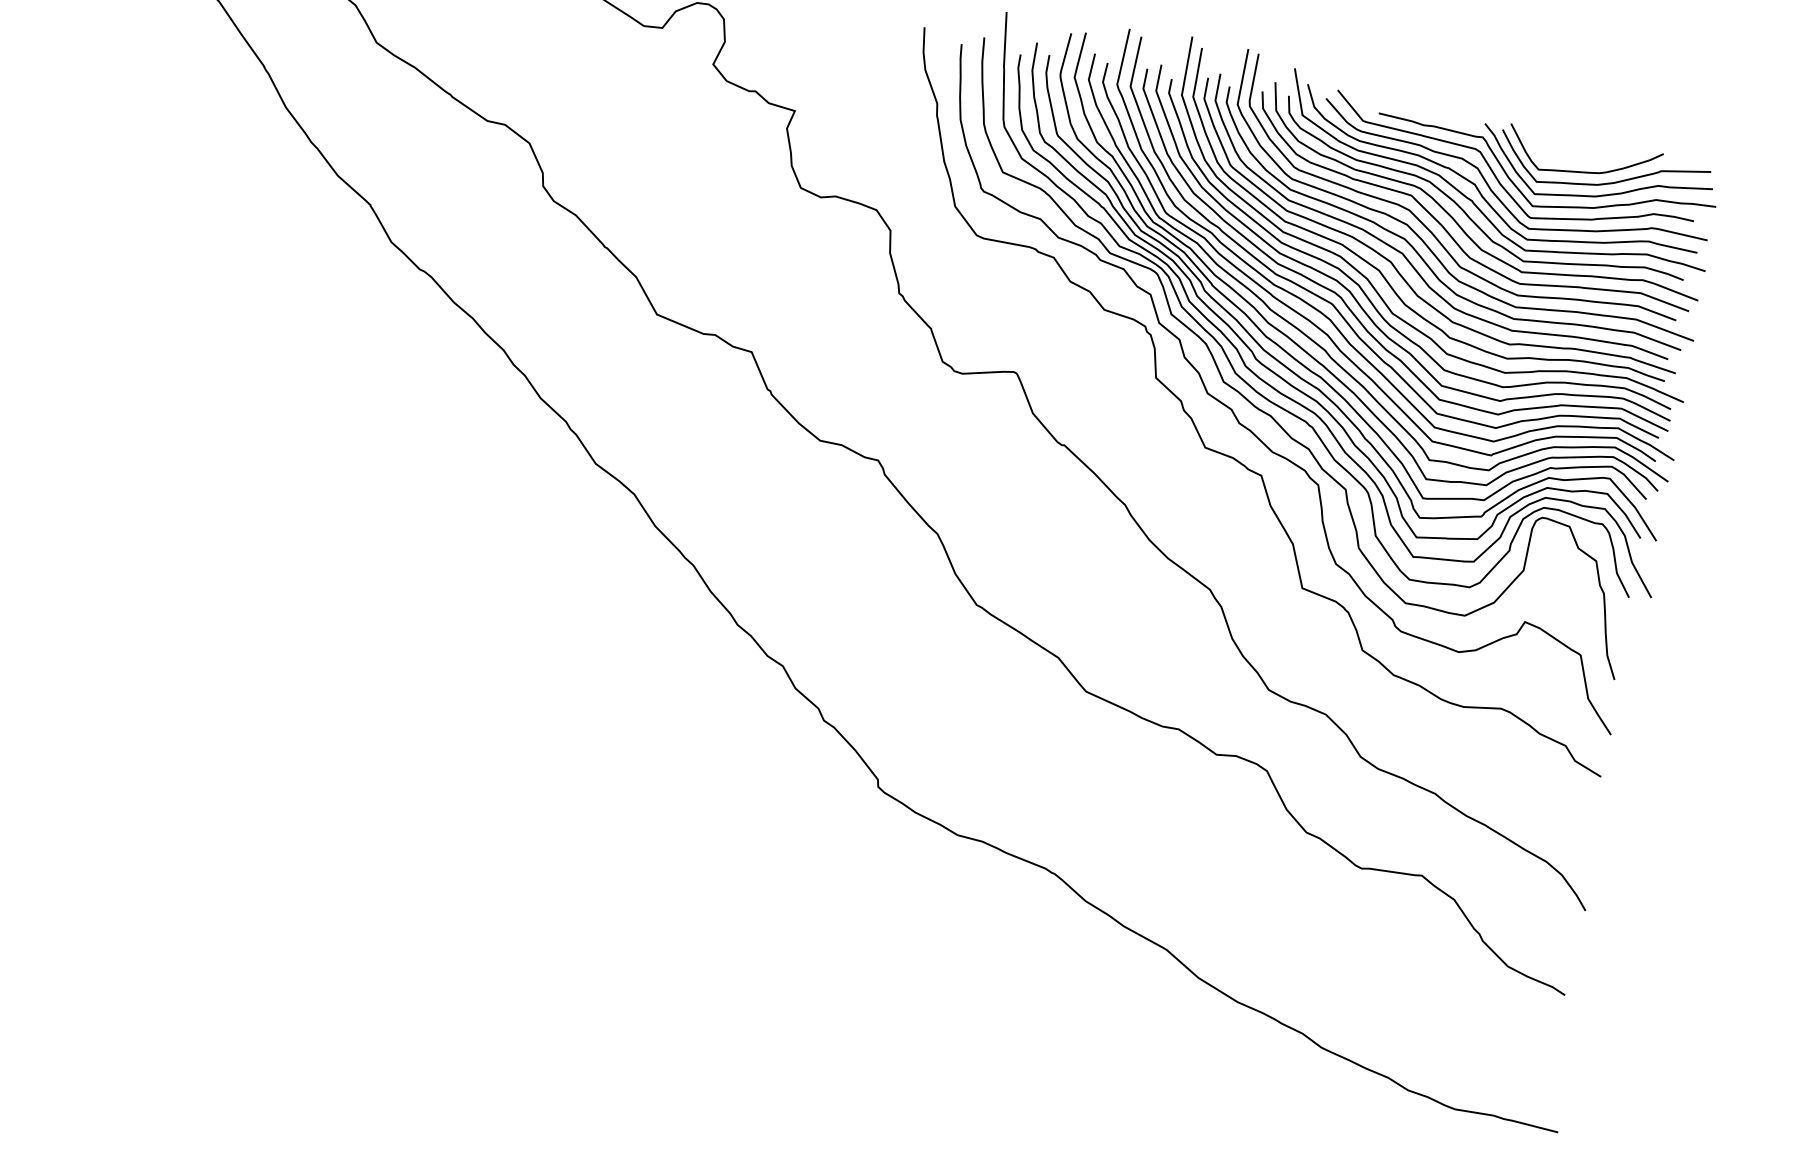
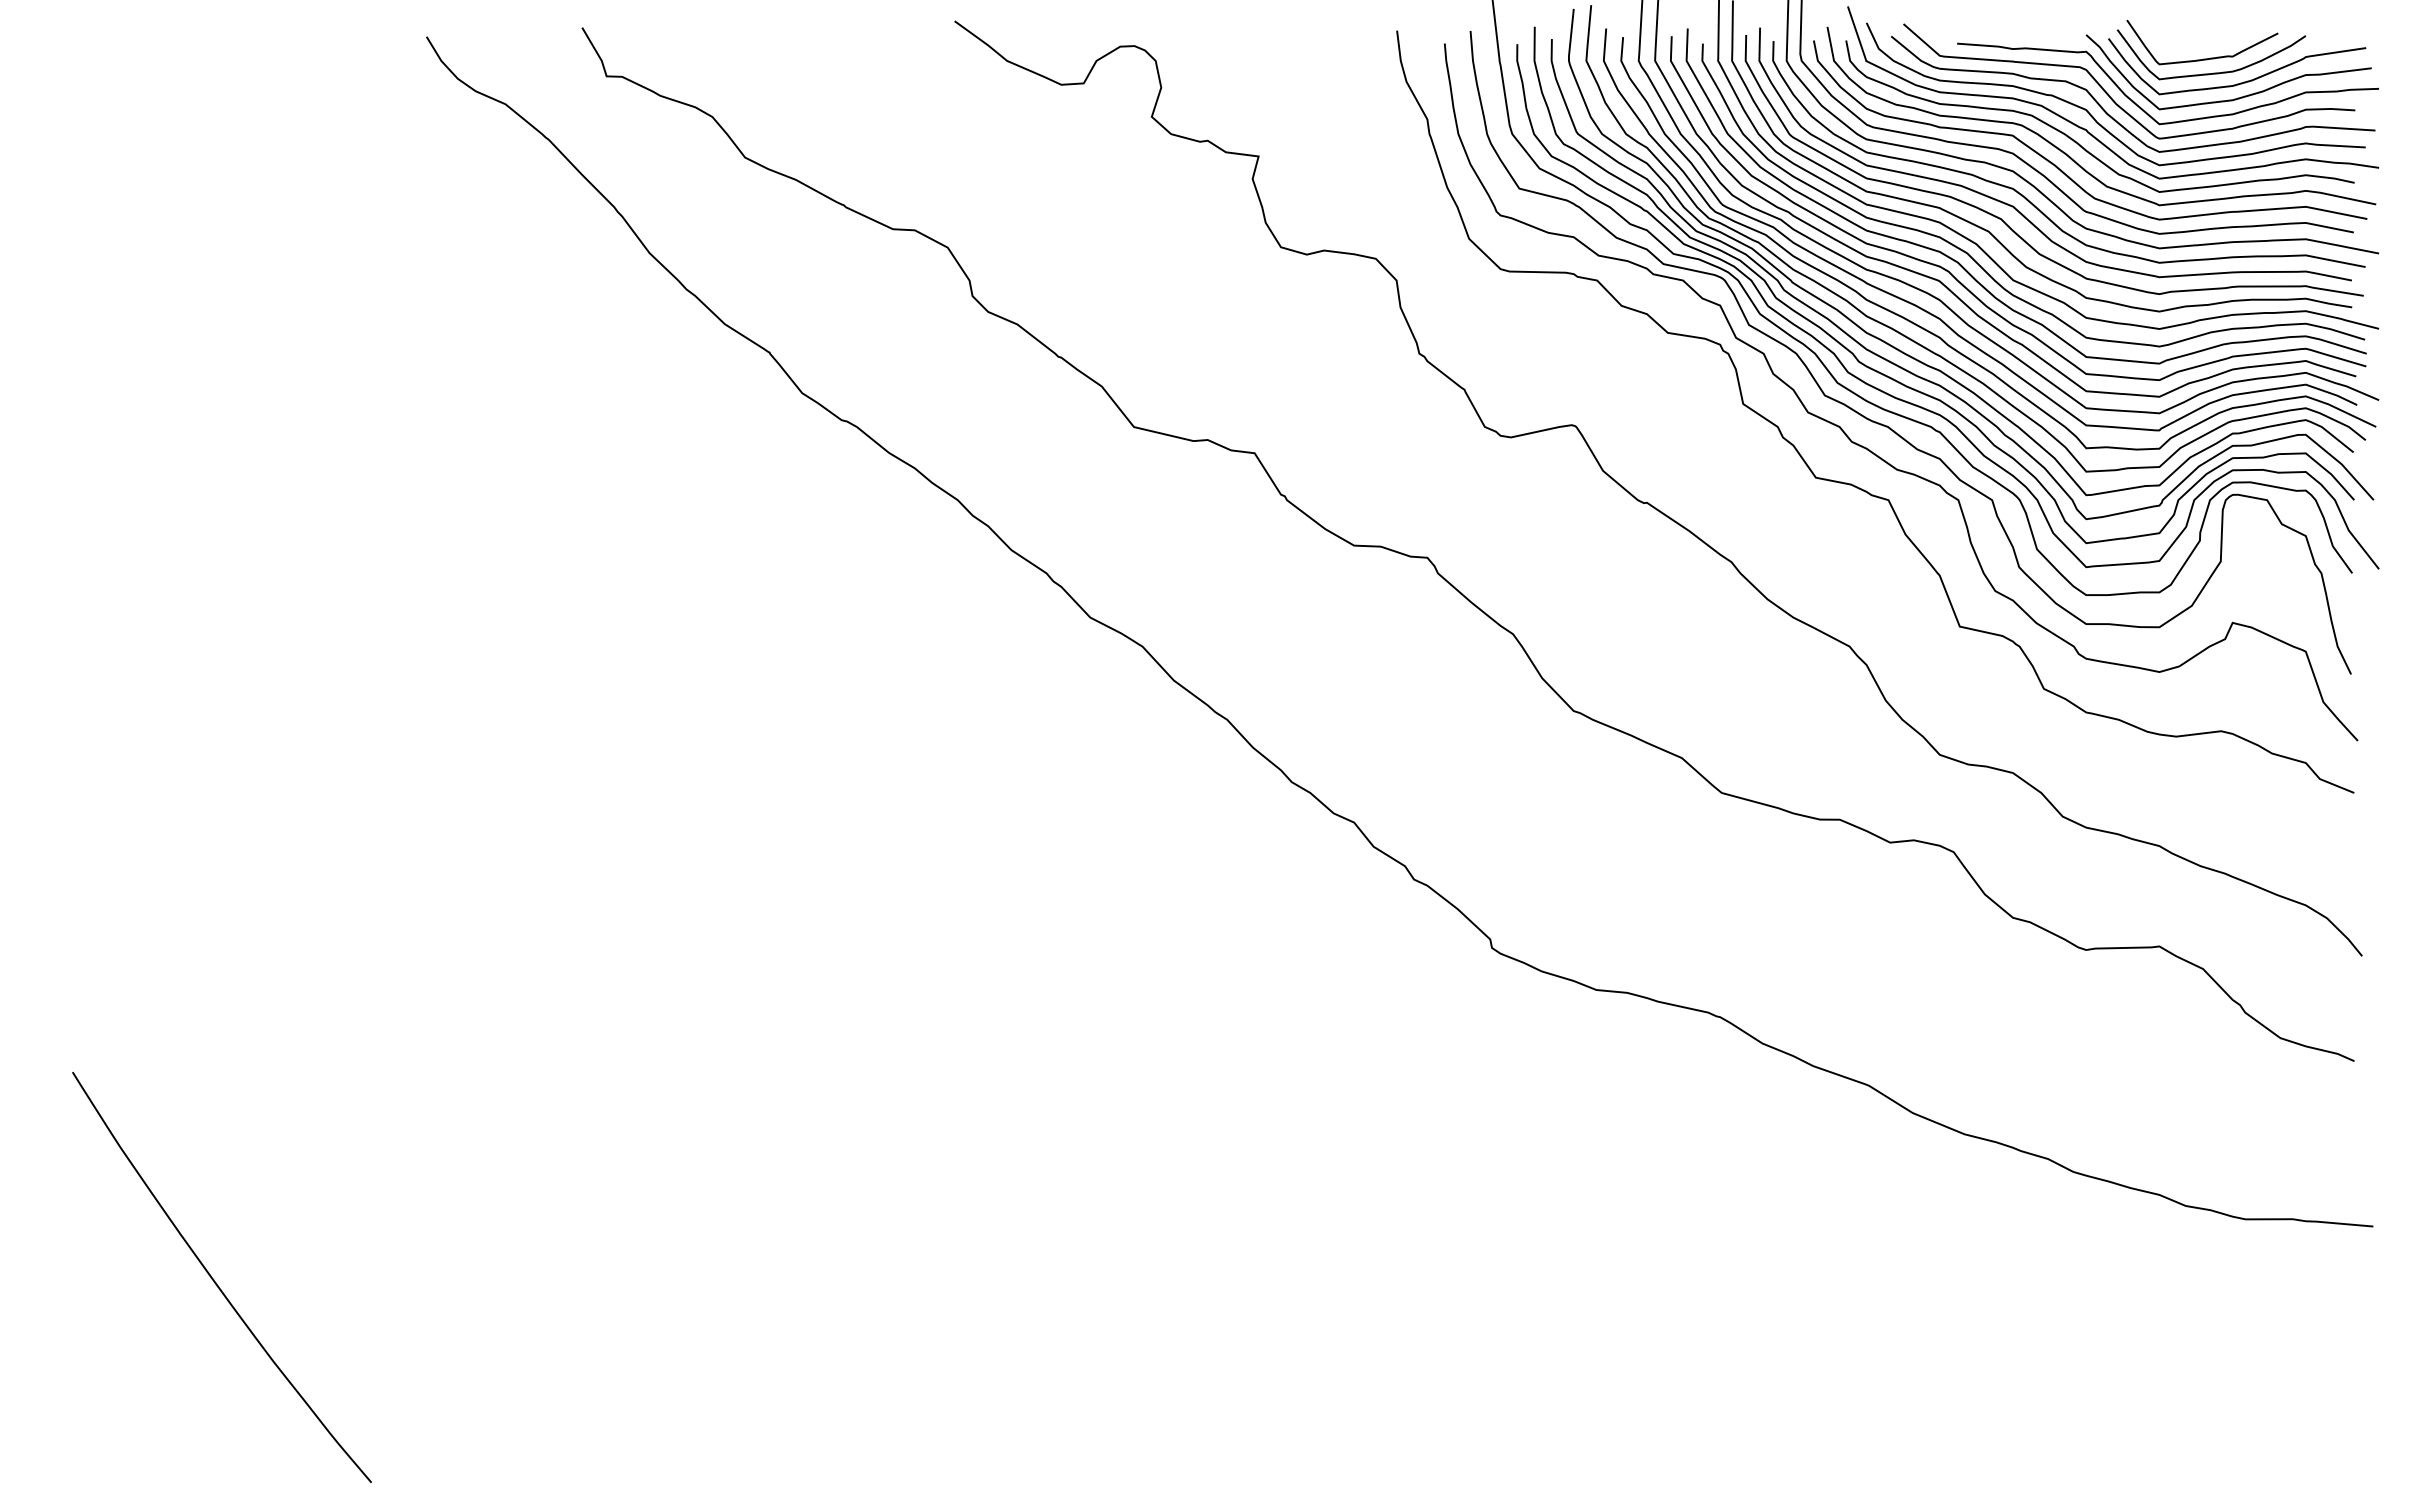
curve: (1577, 158) -> (2203, 58), added

